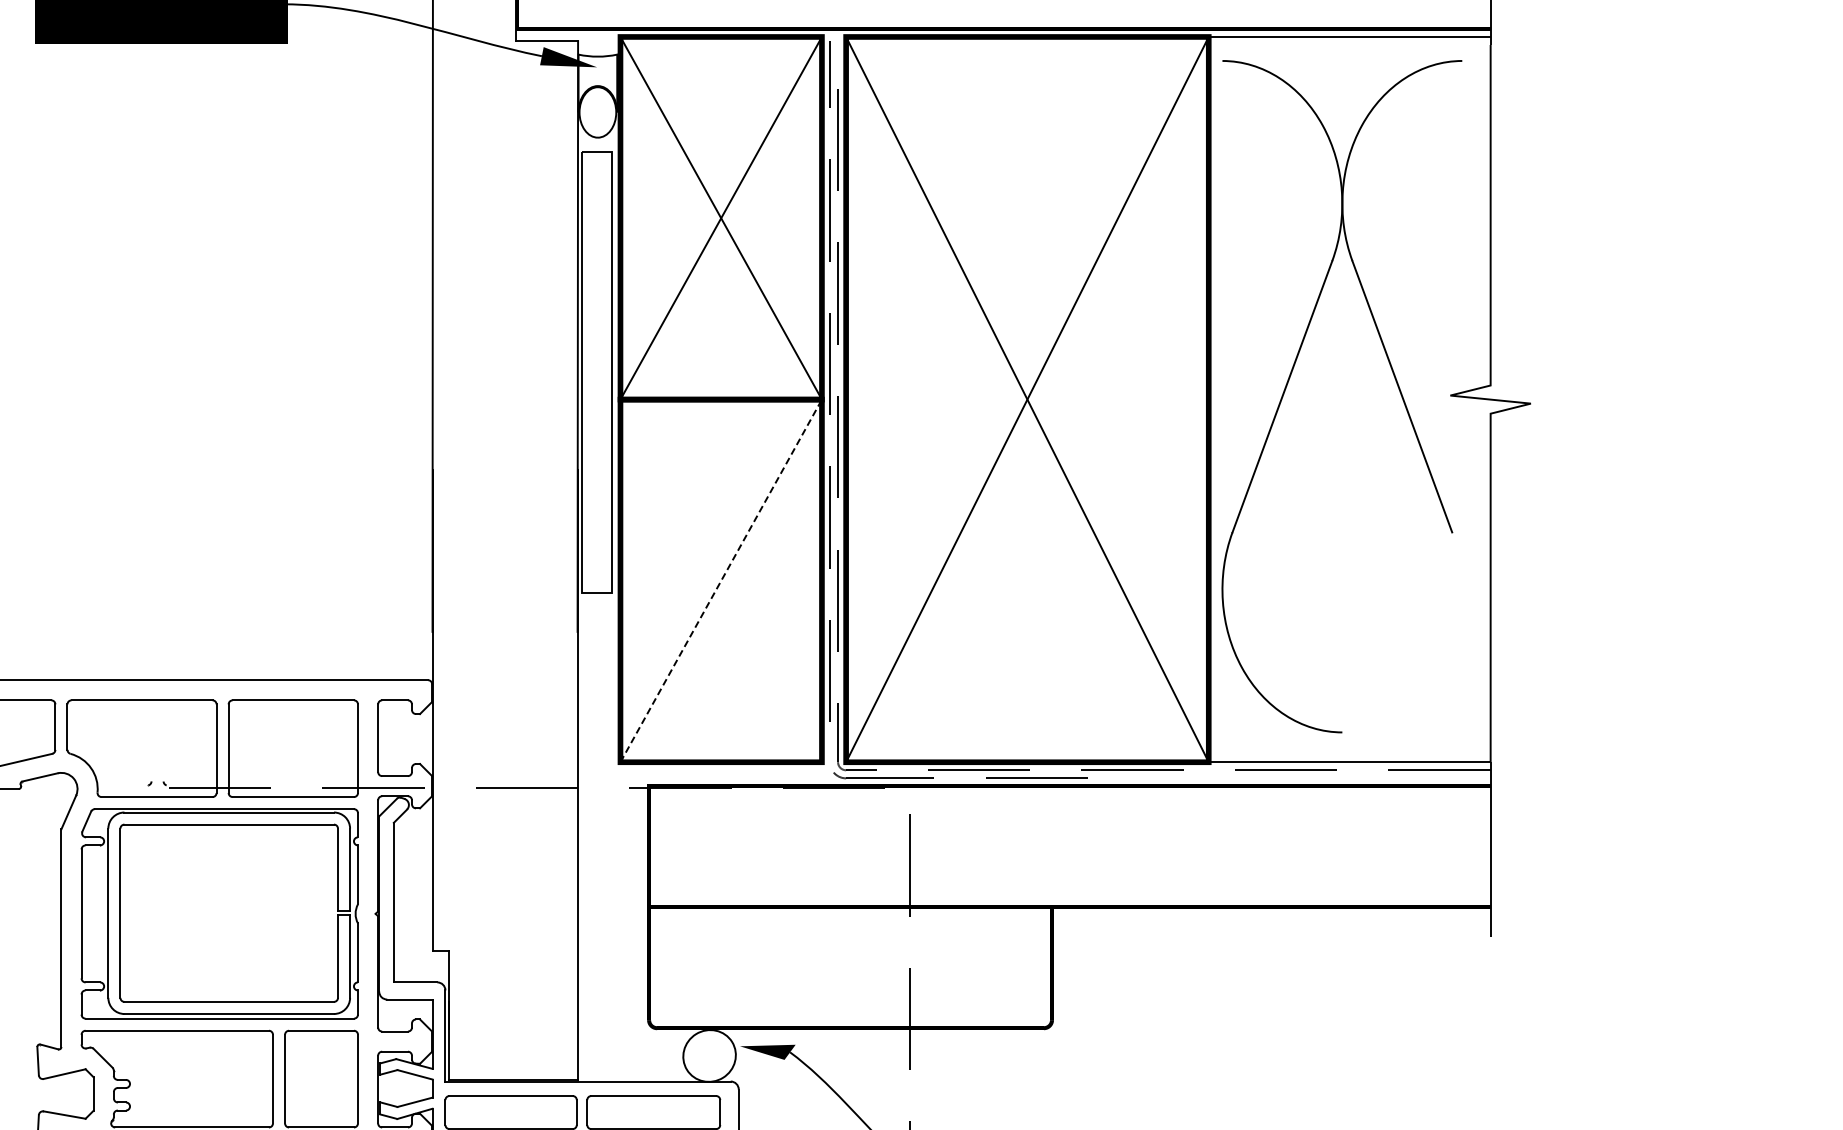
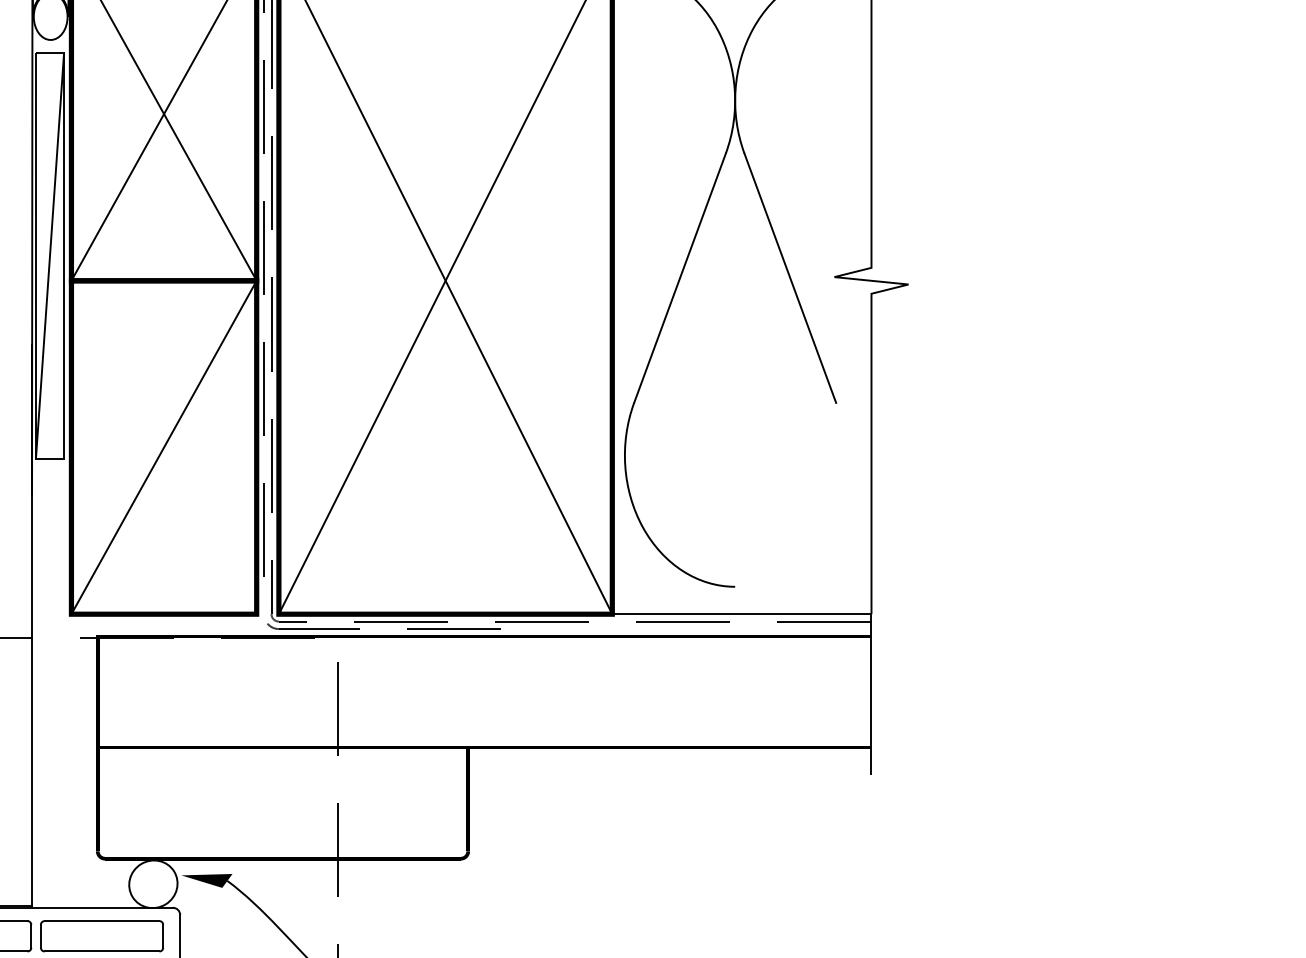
line: (596, 372) -> (49, 255), added
line: (721, 580) -> (164, 447), dashed -> solid

